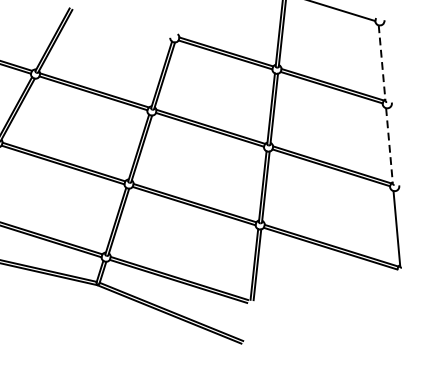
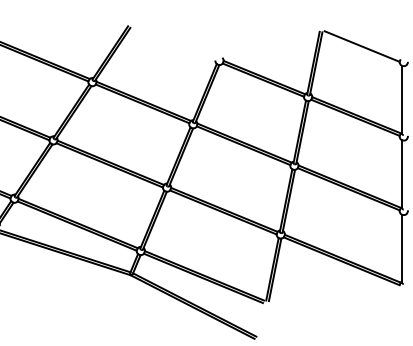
line: (382, 63) -> (402, 100), dashed -> solid
line: (389, 146) -> (402, 174), dashed -> solid

